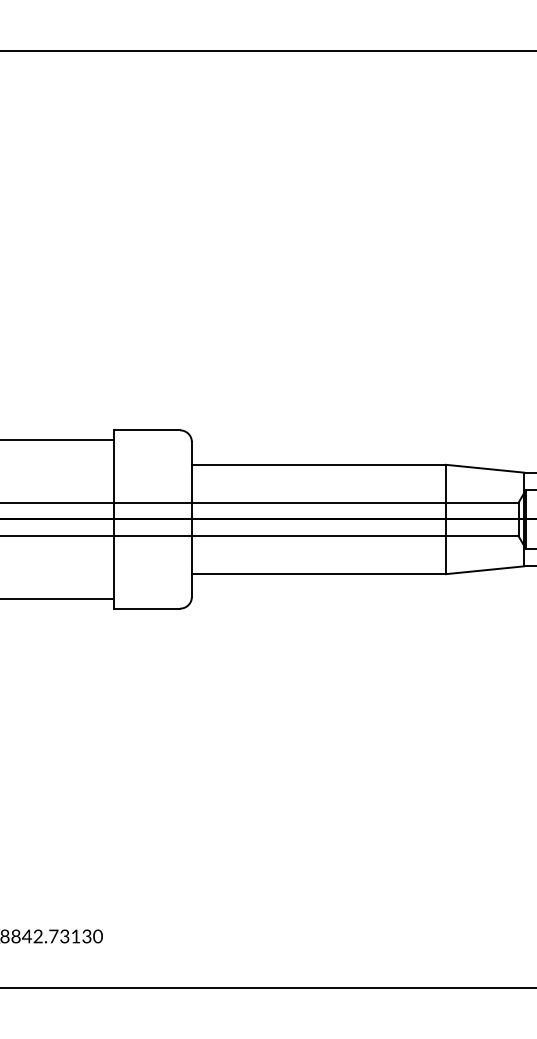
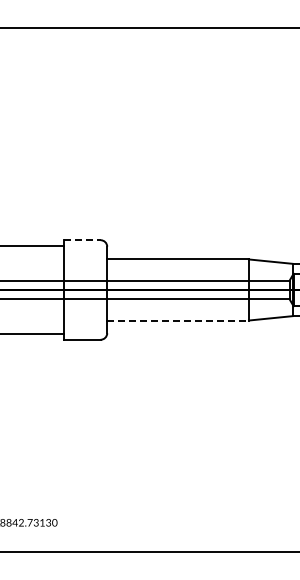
line: (147, 430) -> (82, 240), solid -> dashed
line: (319, 574) -> (178, 320), solid -> dashed

